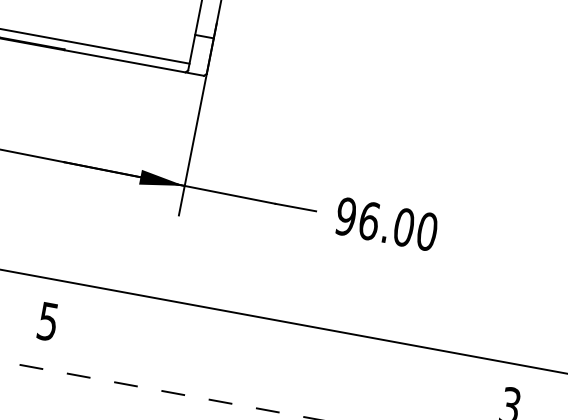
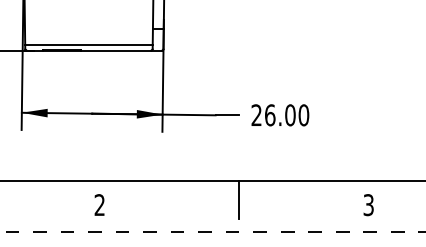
text: (345, 217) -> (256, 115), 96.00 -> 26.00
text: (47, 322) -> (99, 205), 5 -> 2
line: (290, 356) -> (239, 199), added

